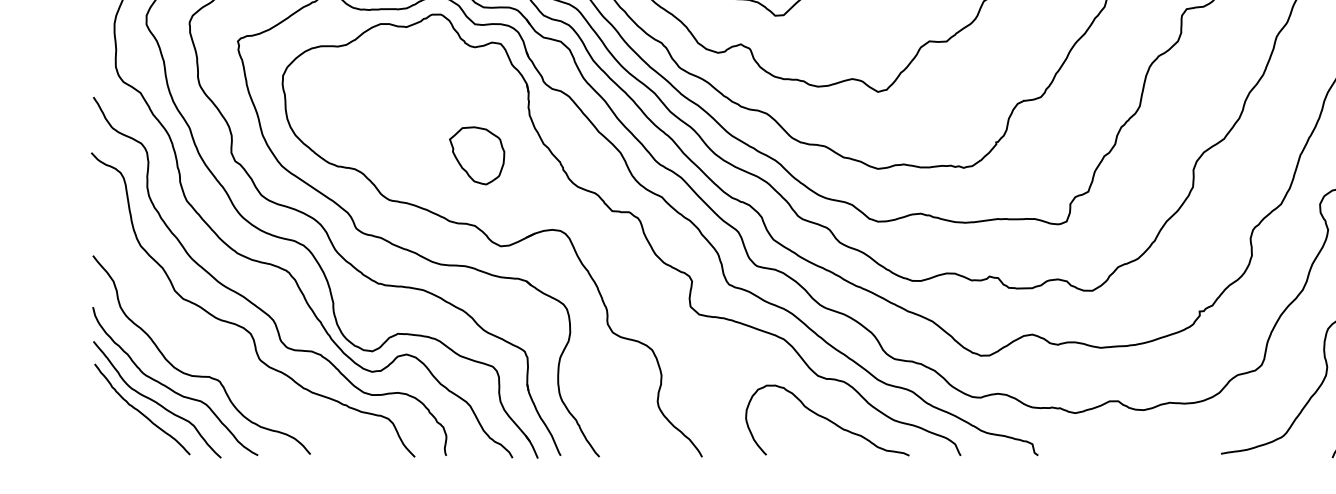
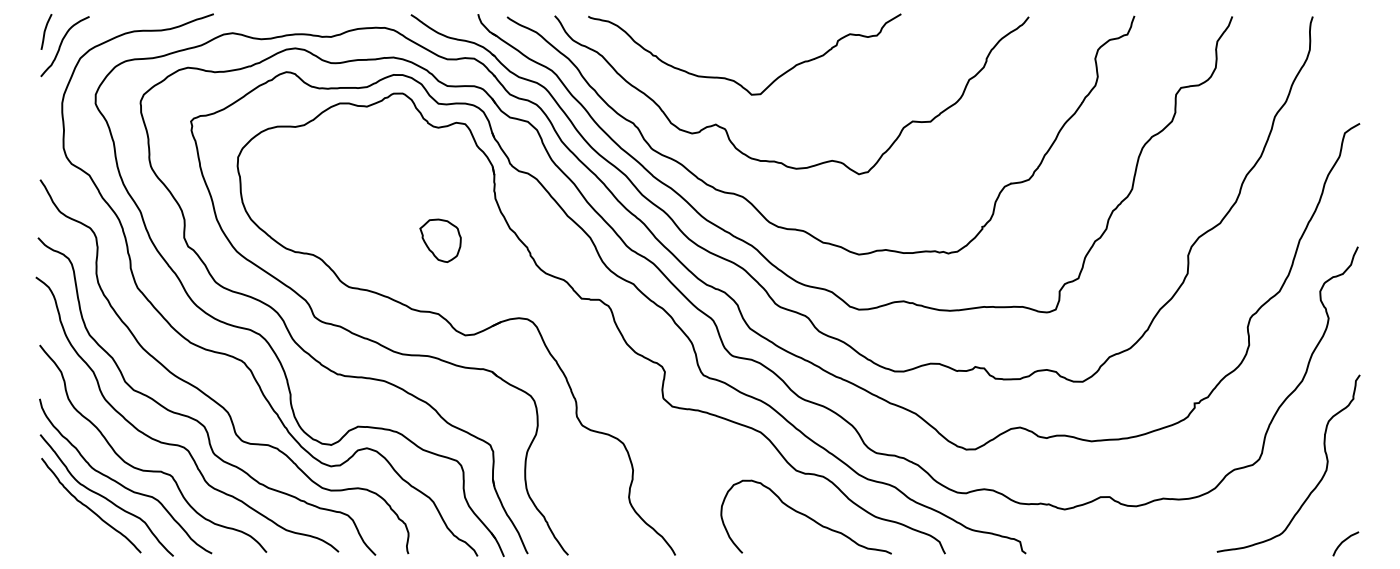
part: (477, 155) -> (440, 240), size x0.71
curve: (226, 350) -> (179, 444), added

